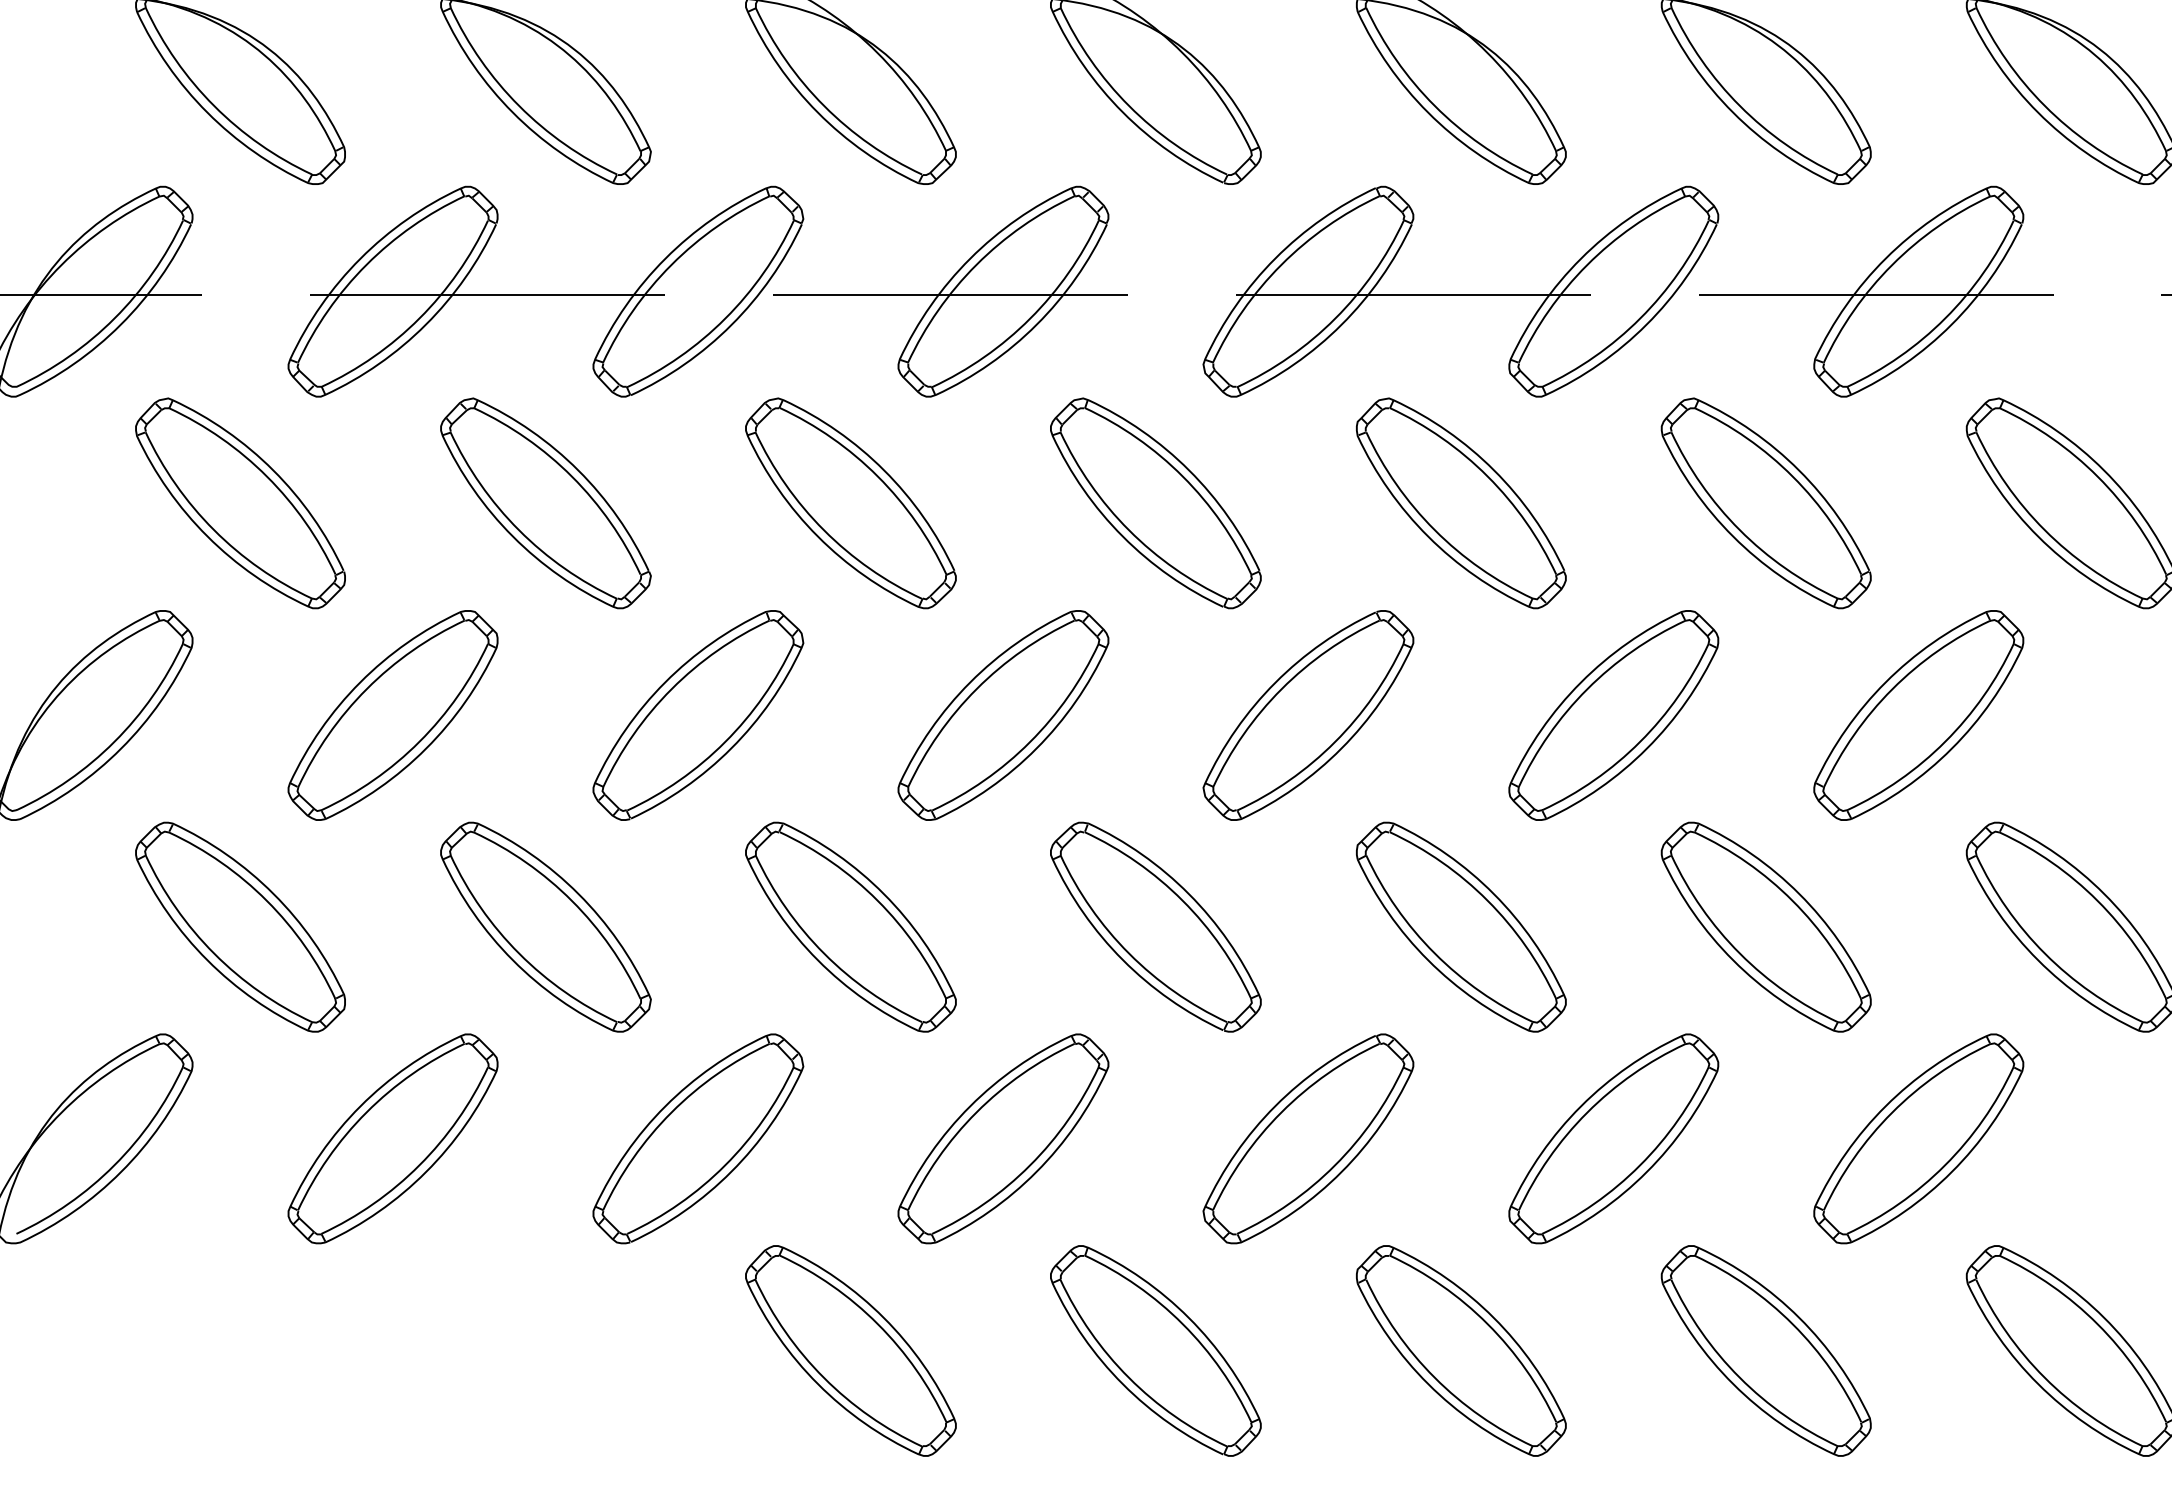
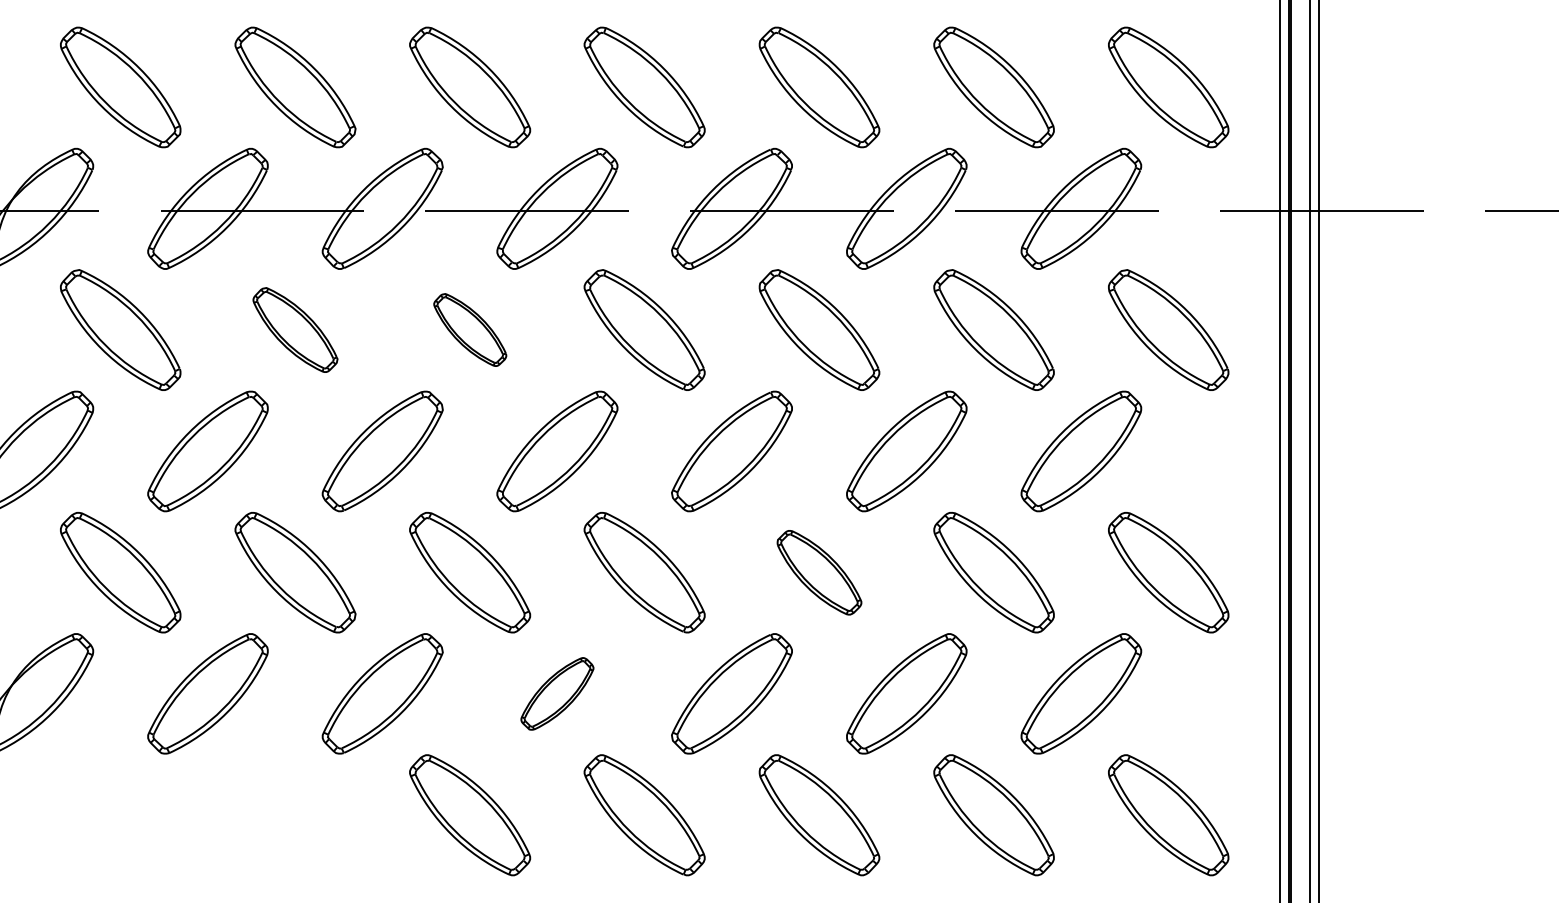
part: (545, 502) -> (295, 329), size x0.7
part: (851, 502) -> (470, 329), size x0.6
part: (1461, 926) -> (819, 572), size x0.7
part: (1003, 1138) -> (557, 693), size x0.6

